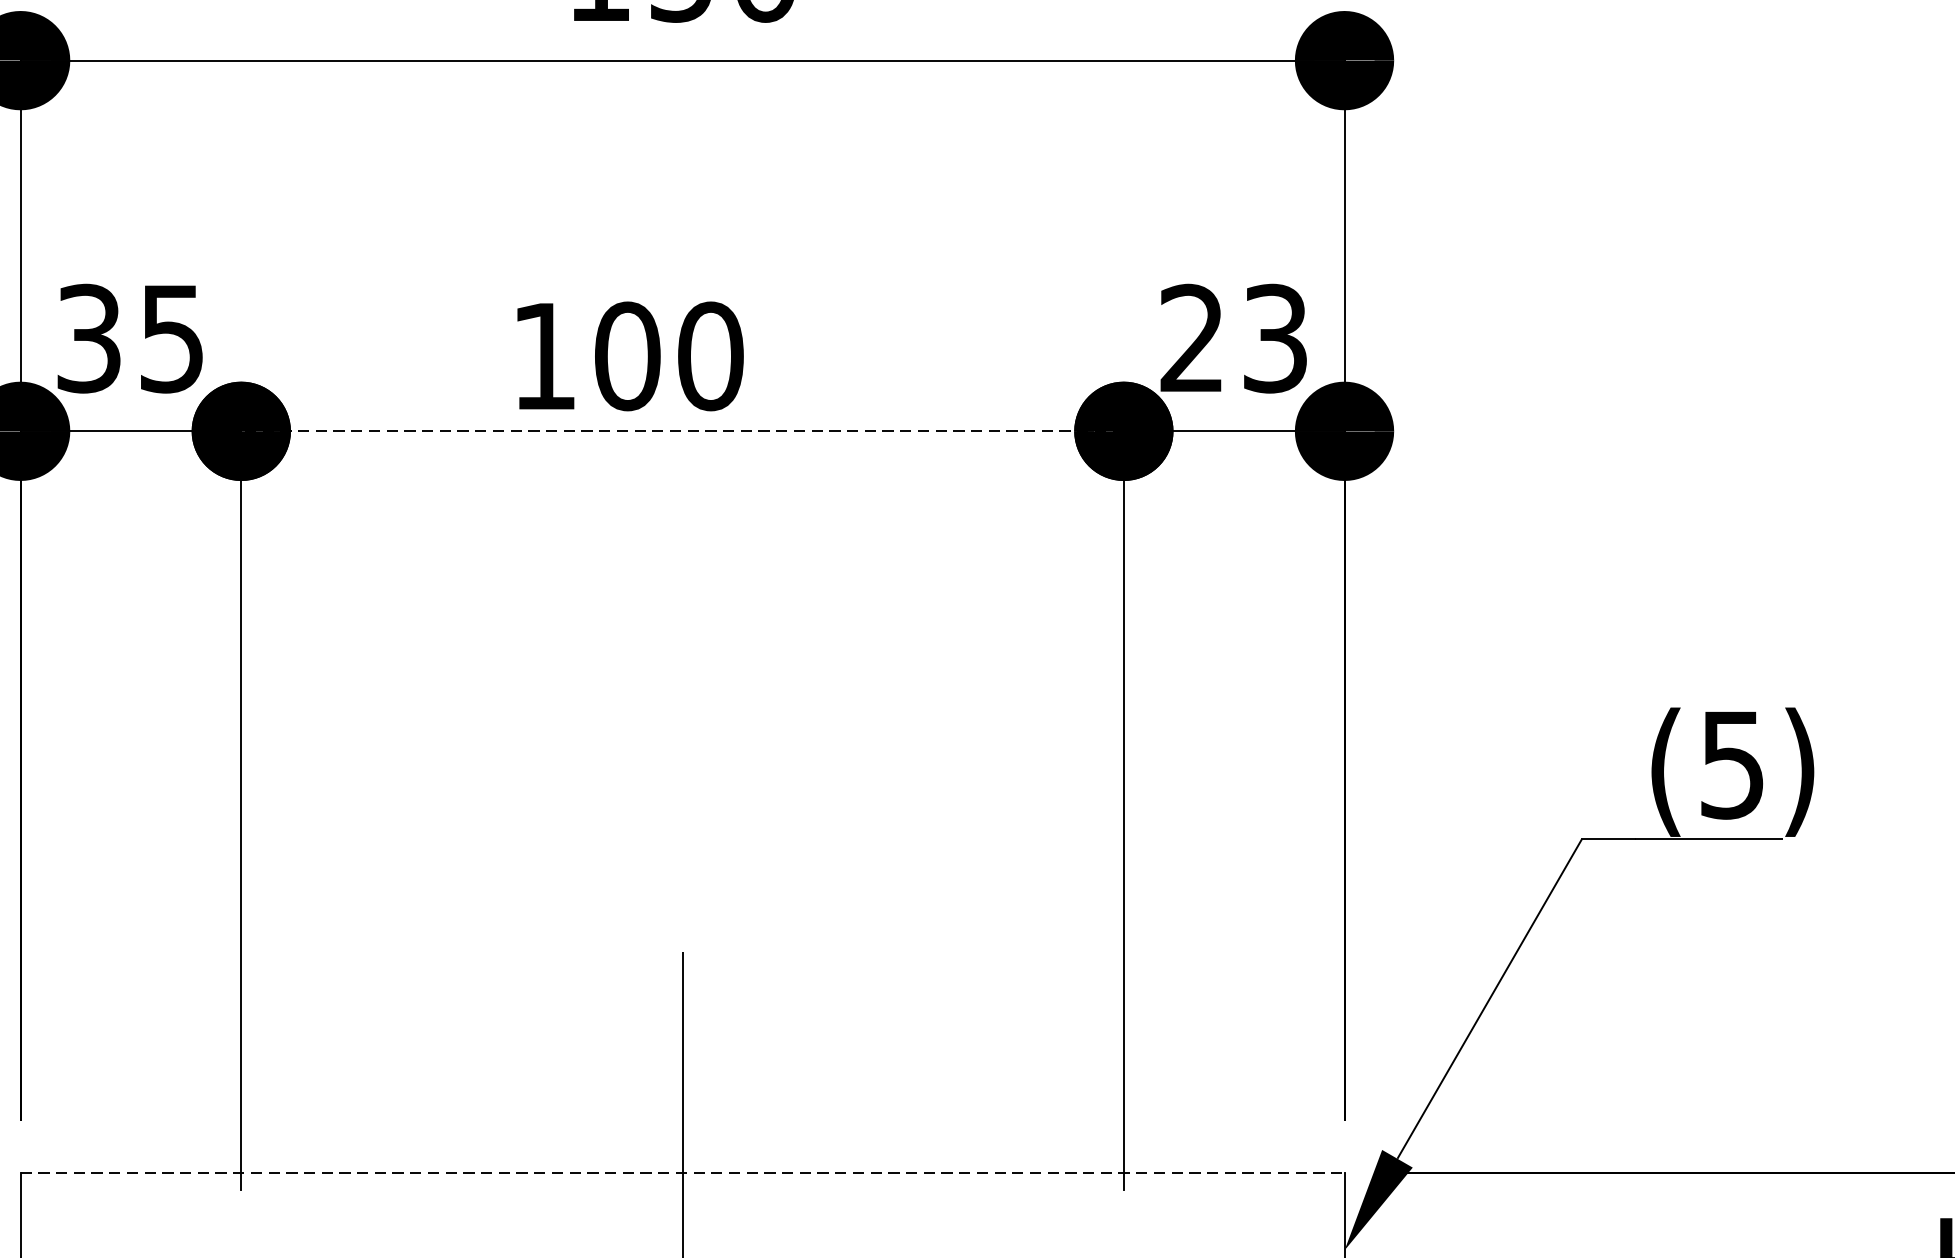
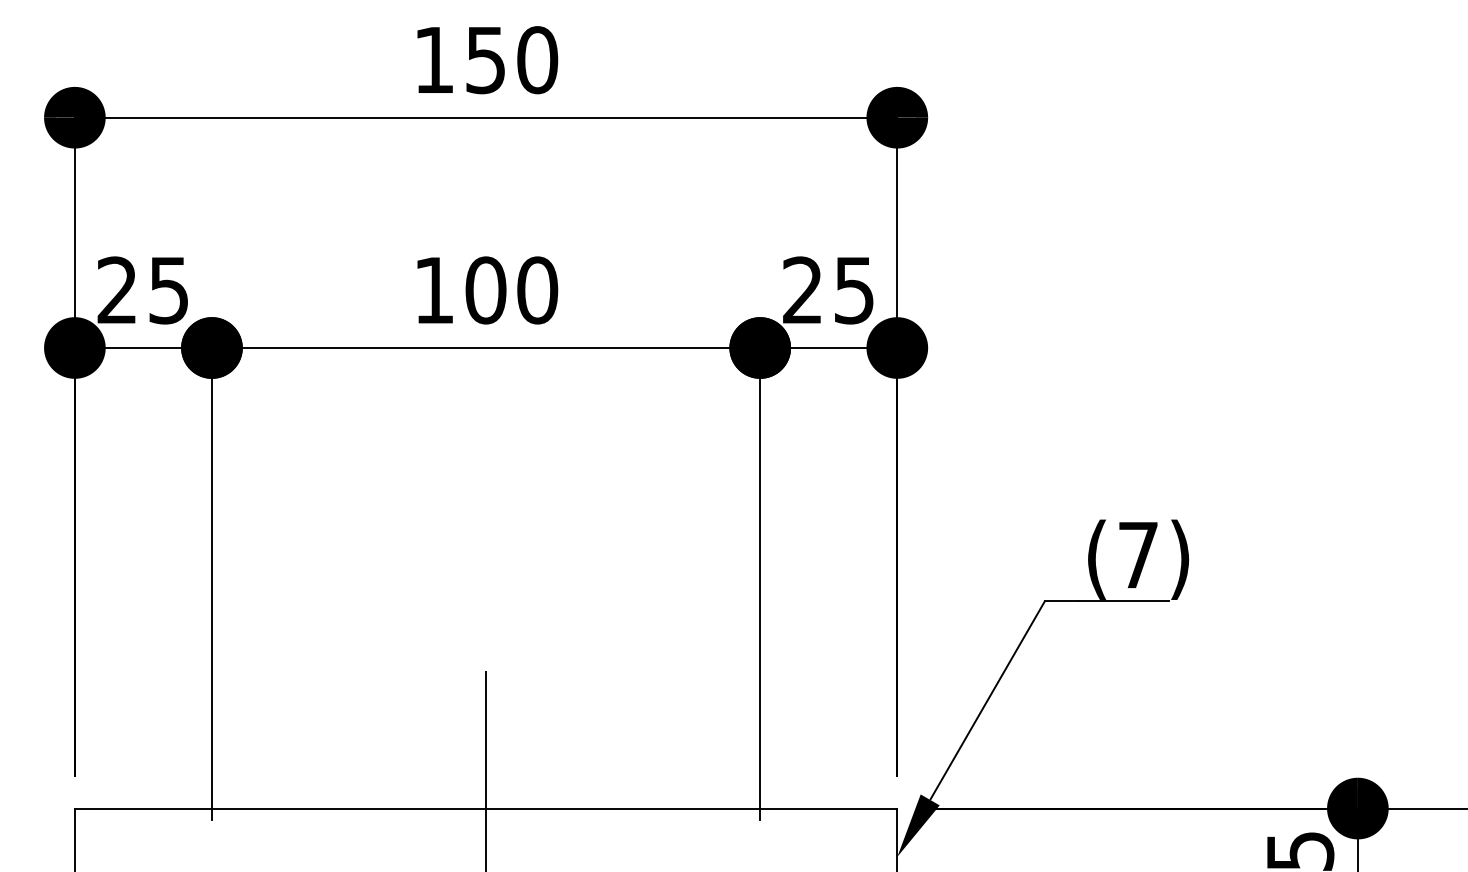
text: (1275, 337) -> (854, 289), 23 -> 25
text: (87, 338) -> (116, 290), 35 -> 25
text: (630, 356) -> (487, 290), moved
line: (681, 432) -> (485, 348), dashed -> solid
text: (1732, 765) -> (1138, 555), (5) -> (7)
line: (683, 1172) -> (486, 808), dashed -> solid

